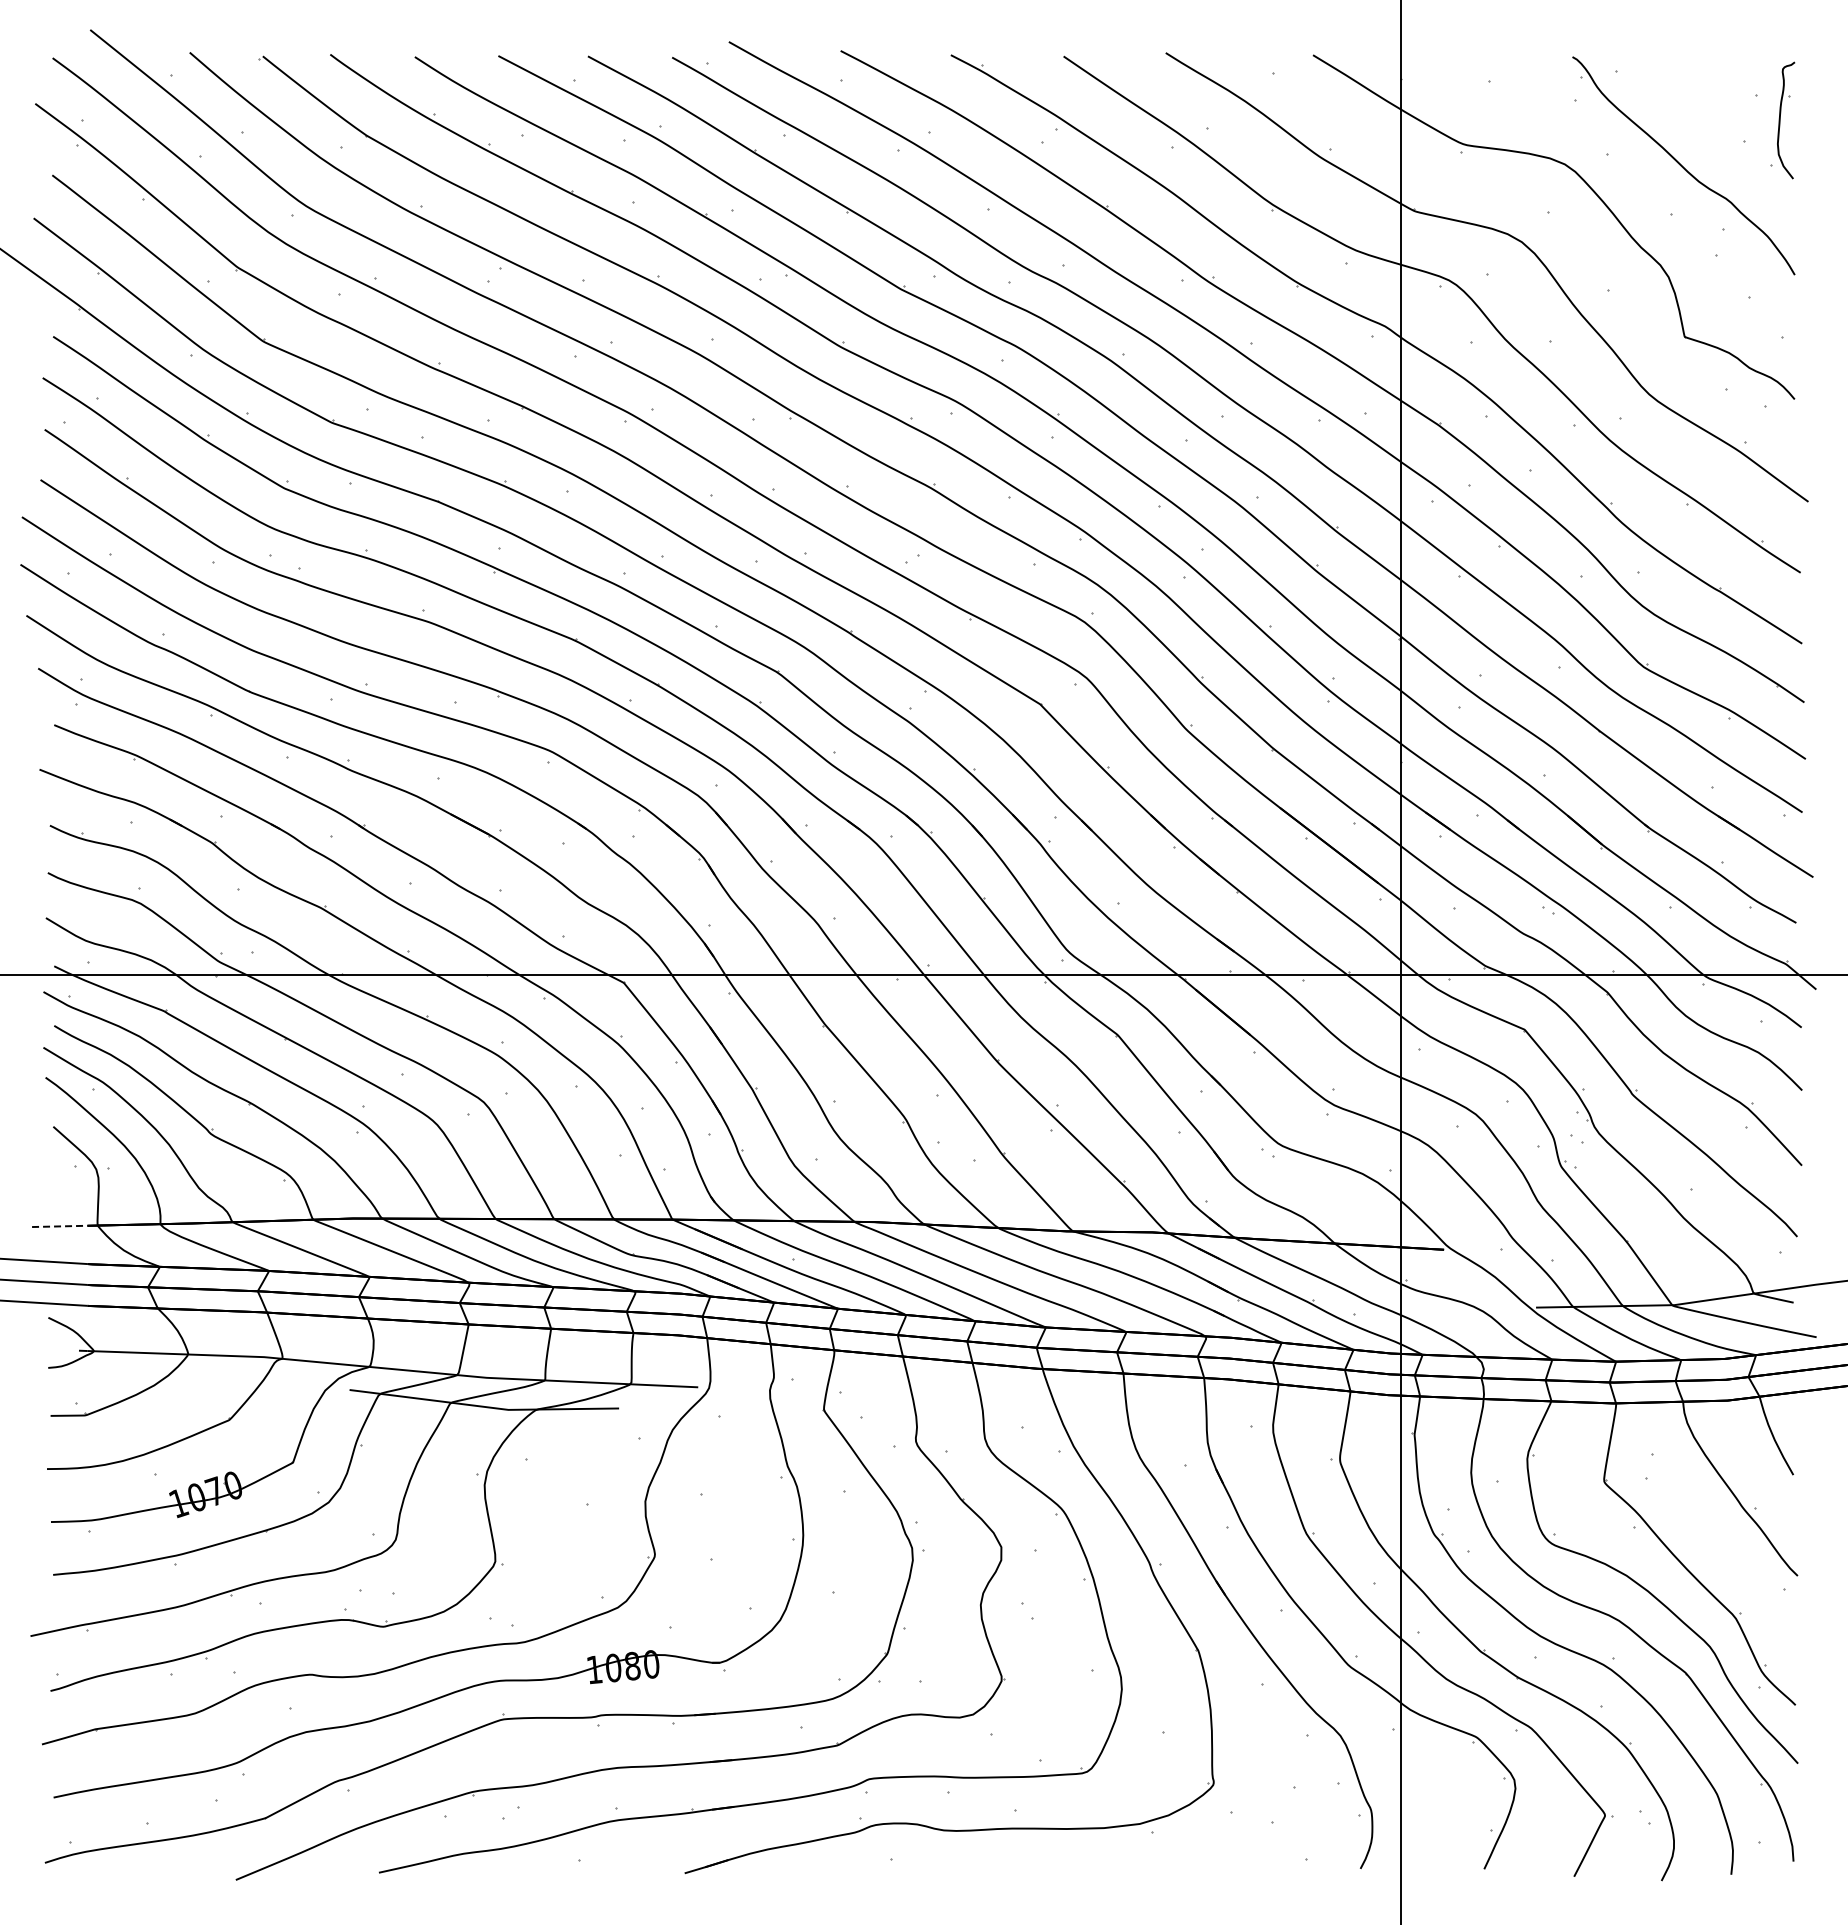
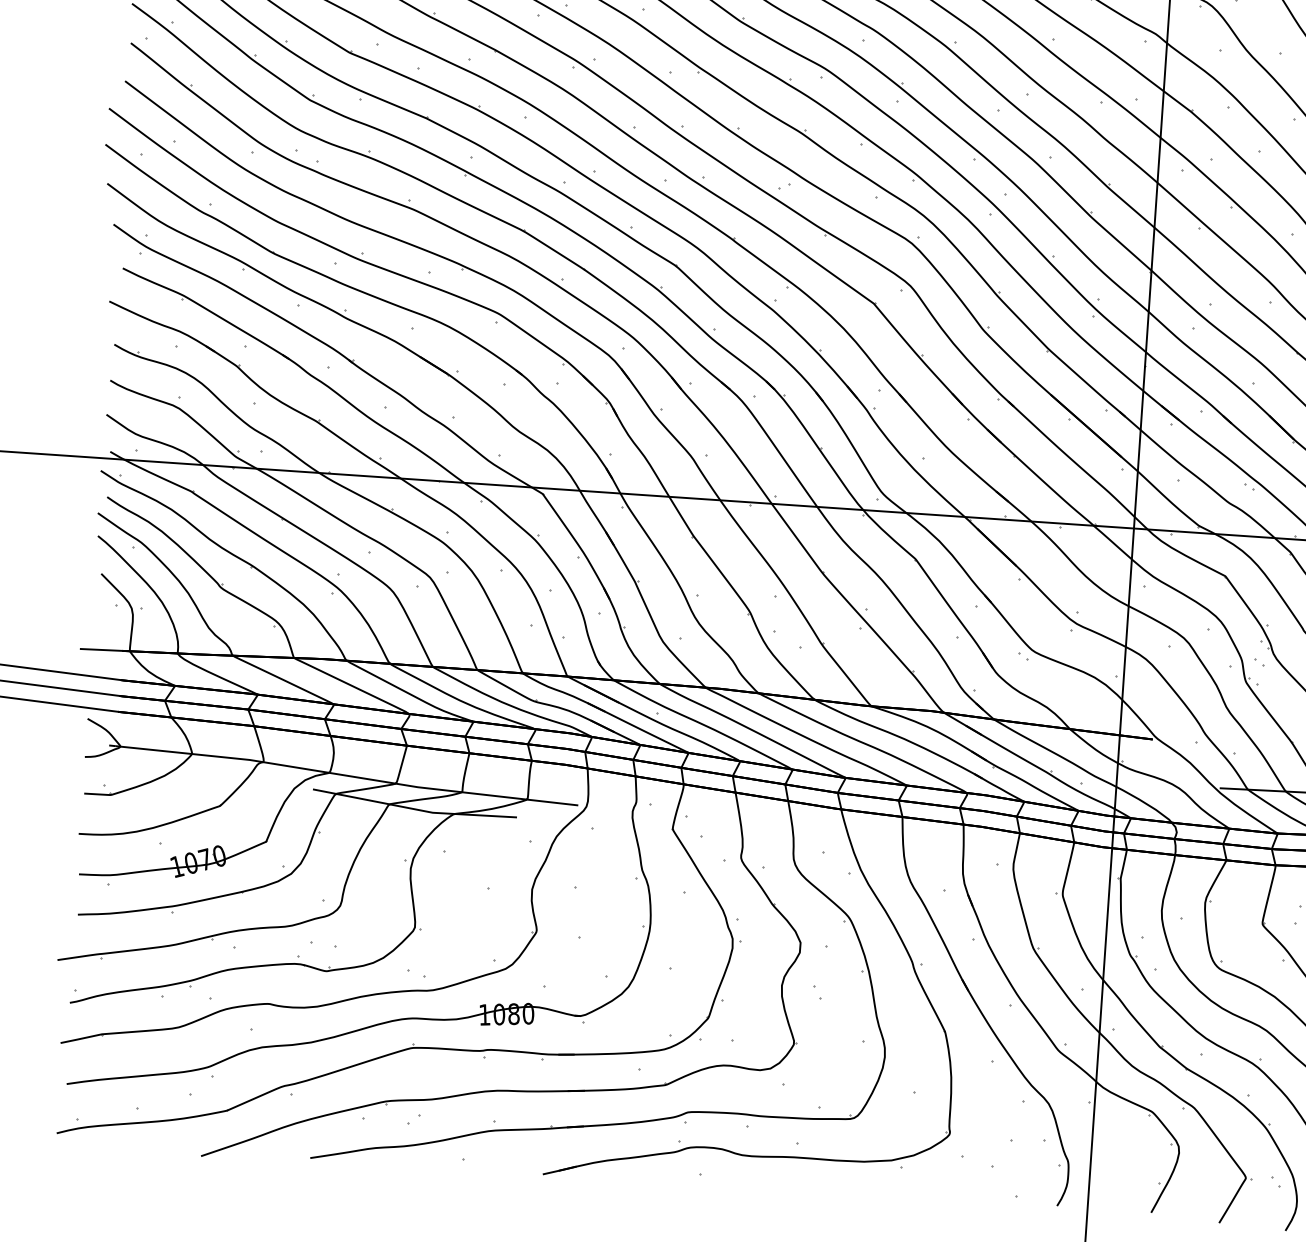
line: (59, 1226) -> (100, 649), dashed -> solid

